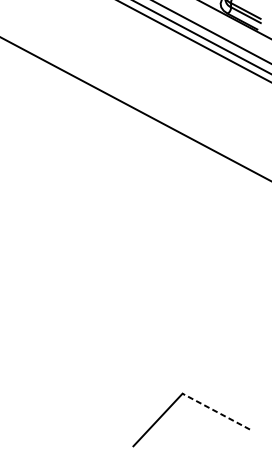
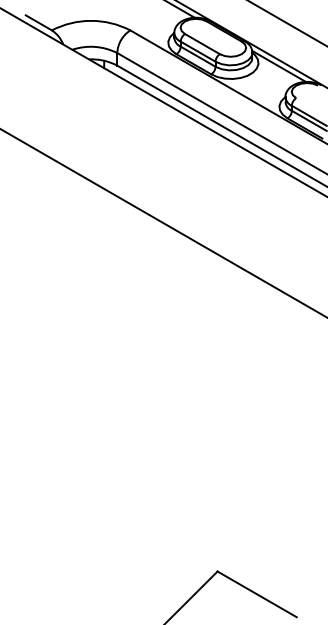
line: (216, 411) -> (257, 594), dashed -> solid

